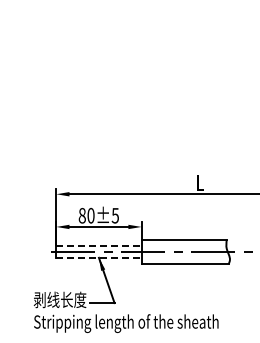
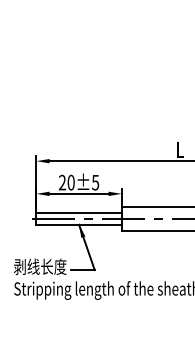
text: (81, 215) -> (61, 182), 80±5 -> 20±5
line: (98, 246) -> (78, 213), dashed -> solid
line: (98, 257) -> (78, 224), dashed -> solid

